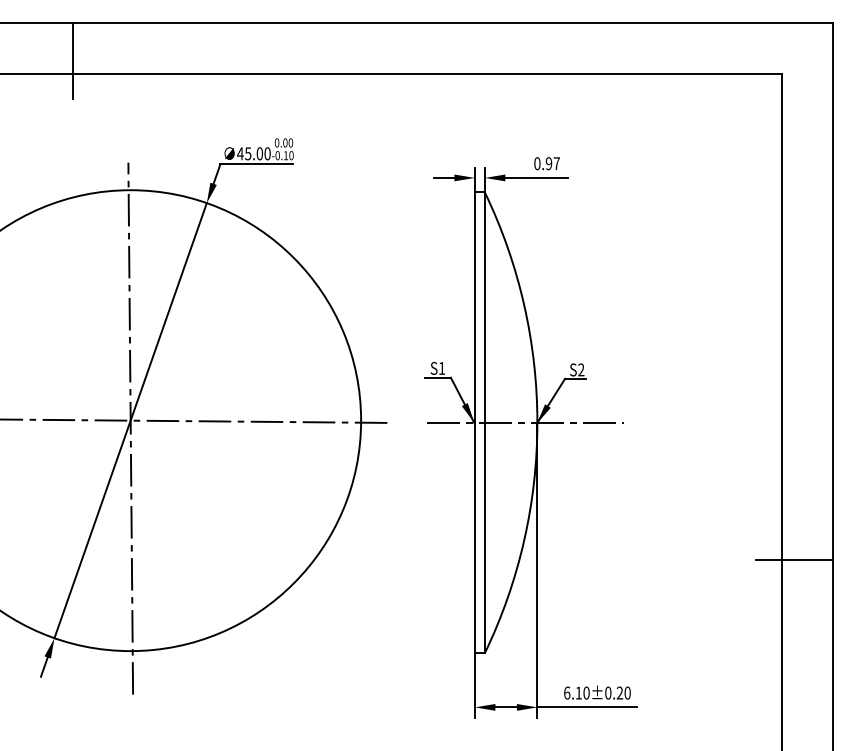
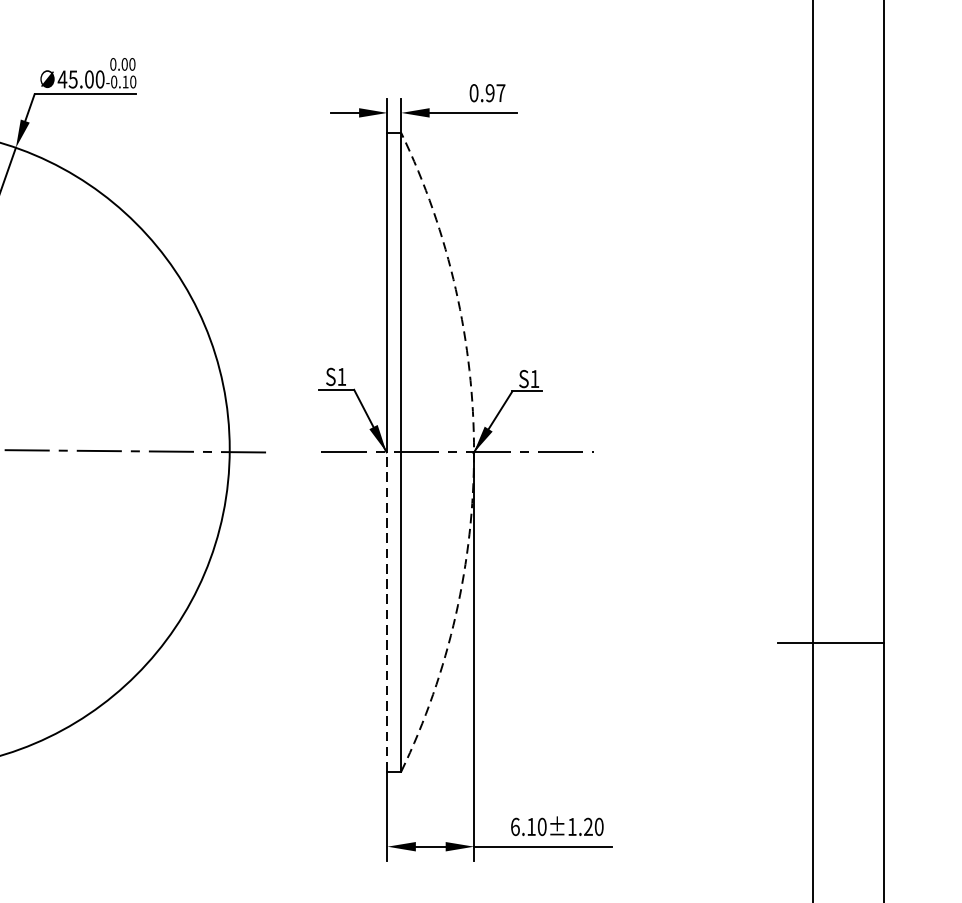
text: (581, 369) -> (535, 378), S2 -> S1
arc: (537, 422) -> (474, 451), solid -> dashed
line: (474, 537) -> (386, 611), solid -> dashed
text: (608, 692) -> (572, 826), 6.10±0.20 -> 6.10±1.20

